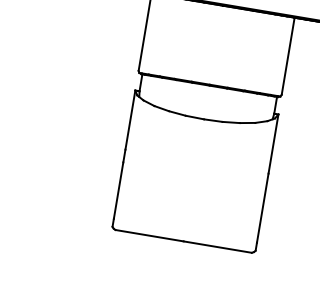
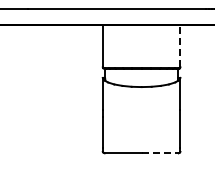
line: (288, 56) -> (180, 46), solid -> dashed
line: (218, 247) -> (160, 153), solid -> dashed

